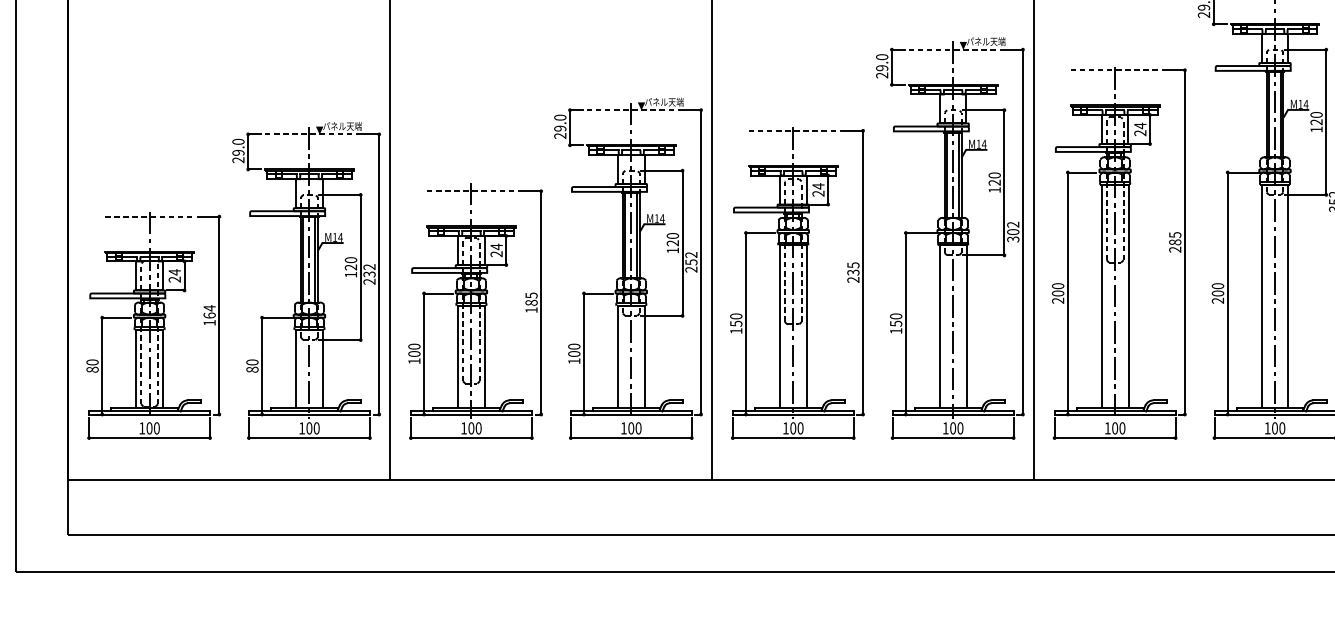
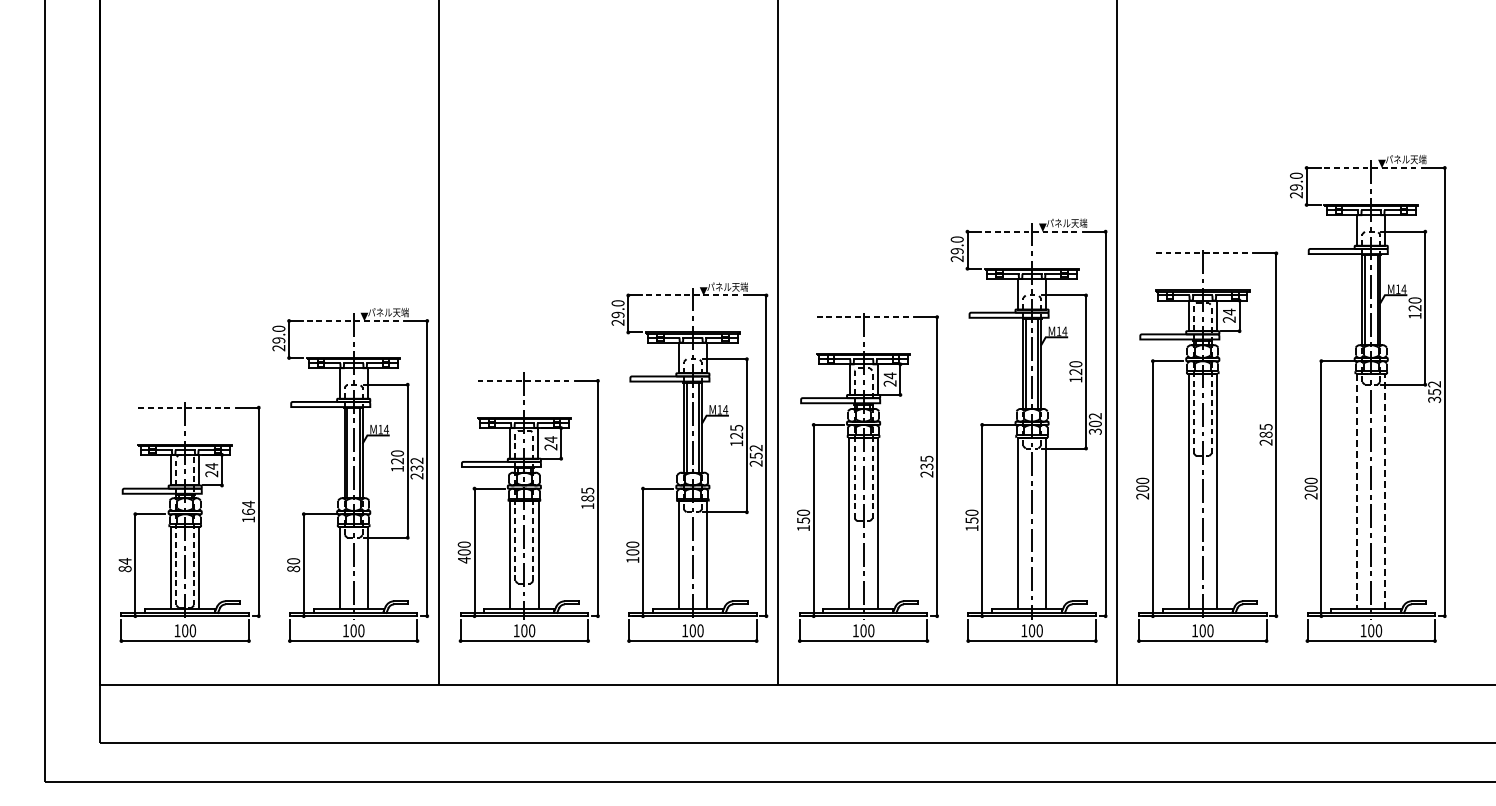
line: (1274, 184) -> (1370, 373), solid -> dashed
text: (672, 235) -> (736, 427), 120 -> 125
text: (414, 360) -> (464, 559), 100 -> 400
text: (91, 361) -> (124, 560), 80 -> 84

